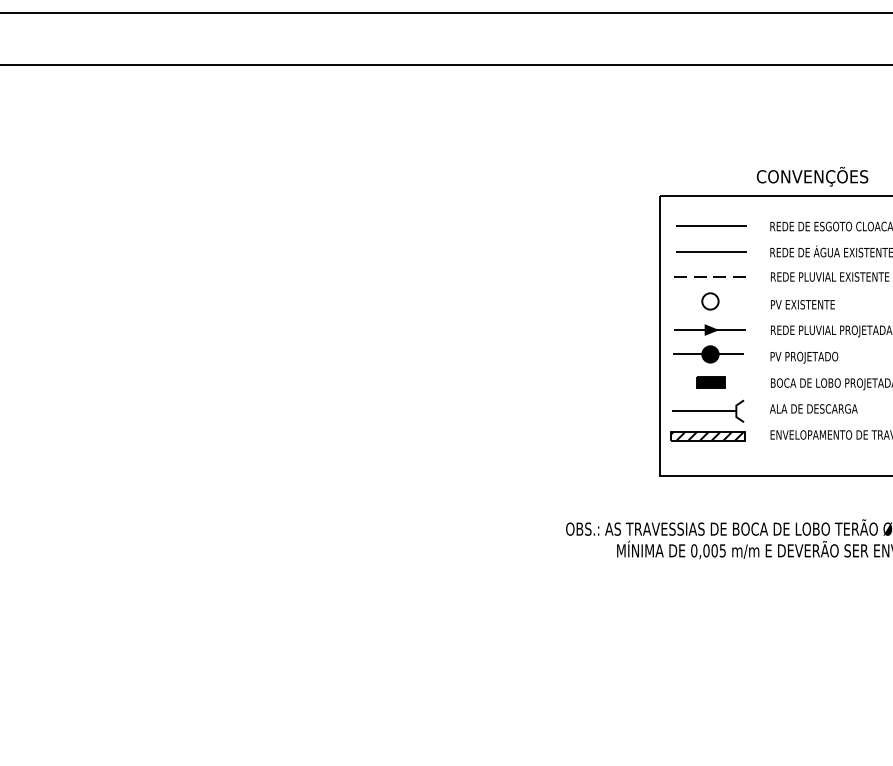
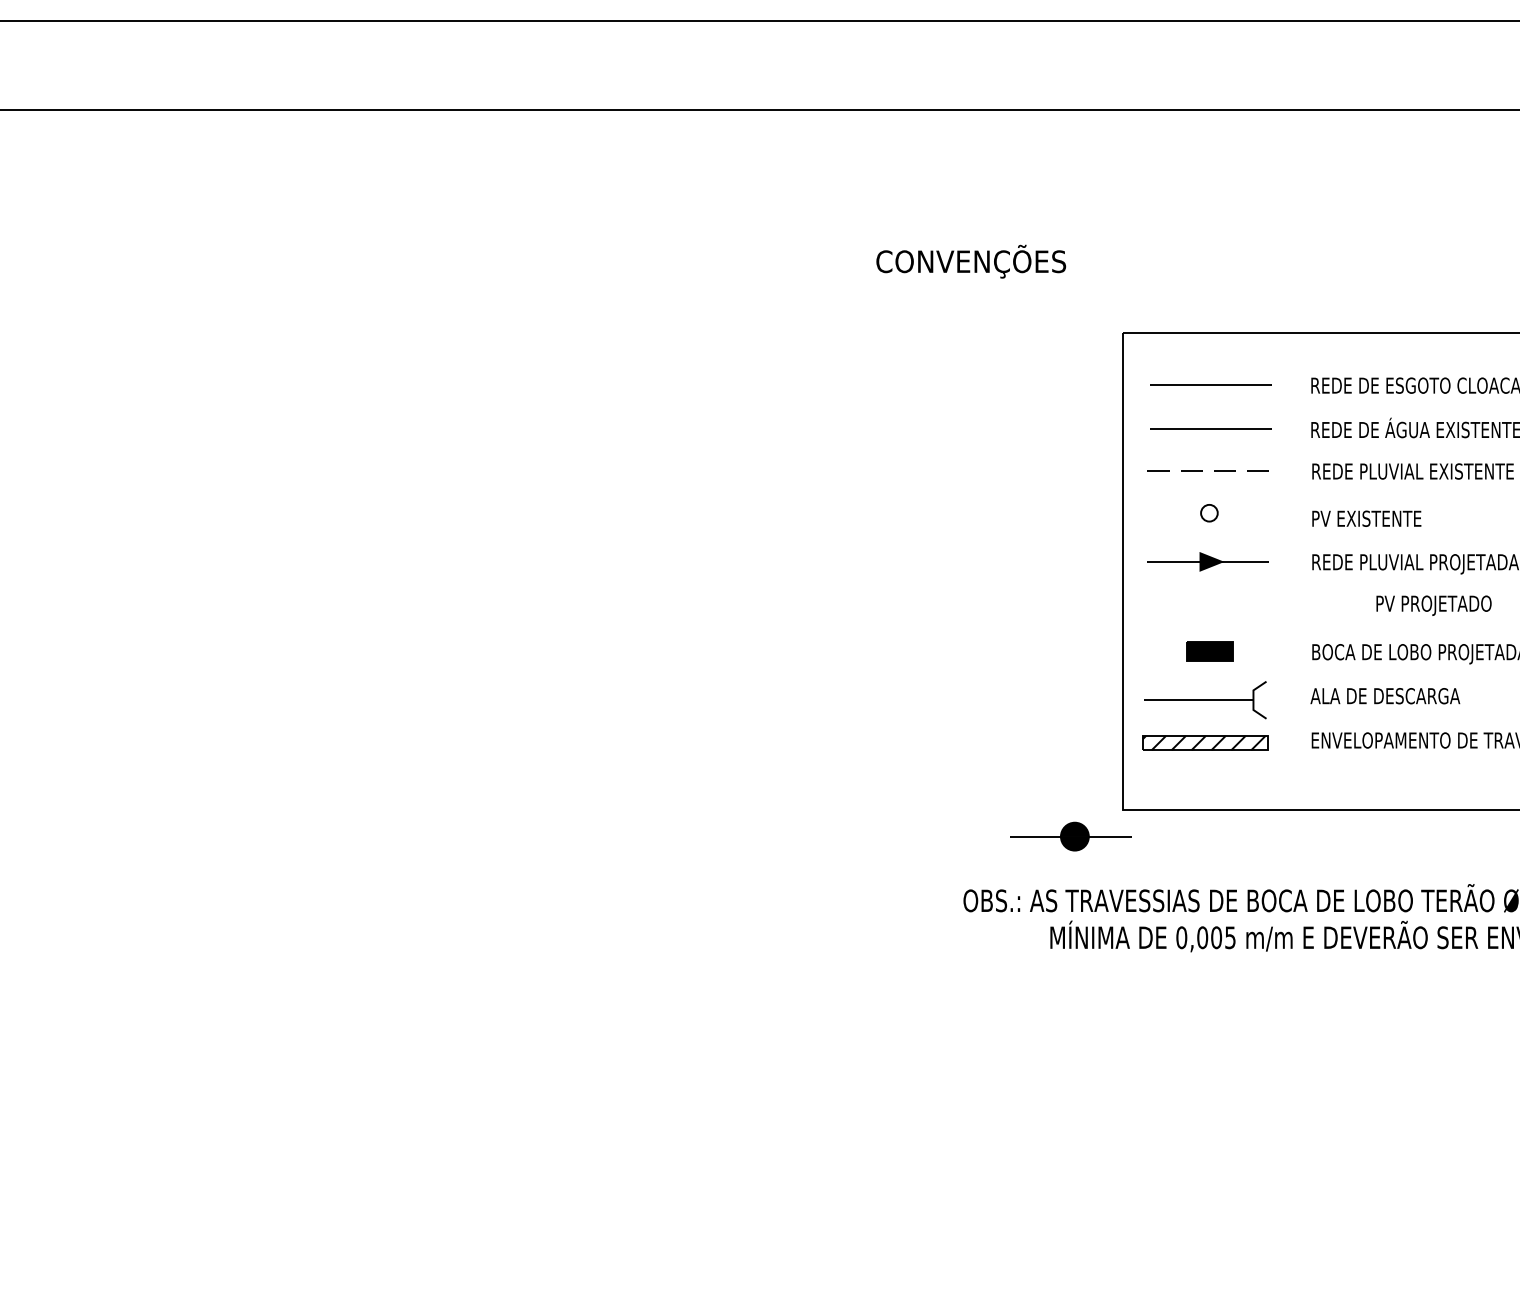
text: (812, 176) -> (971, 261), moved
circle: (710, 301) -> (1209, 513), size x0.6
part: (708, 354) -> (1071, 836), moved
text: (804, 357) -> (1434, 605), moved

